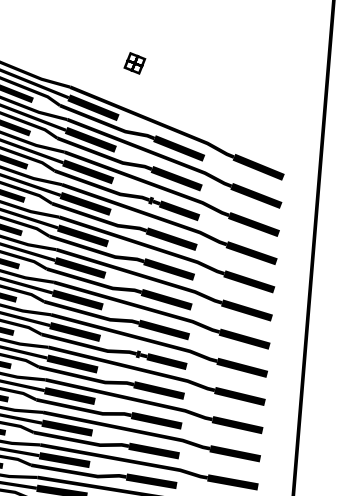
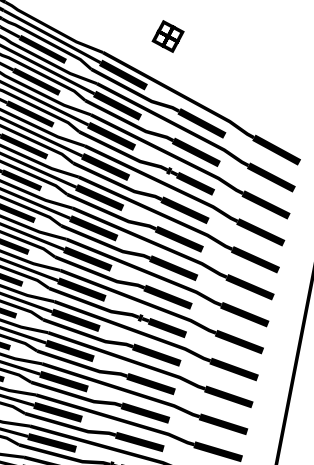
part: (134, 63) -> (167, 36), size x1.43

